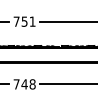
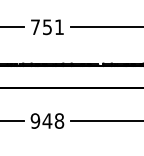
text: (16, 84) -> (35, 121), 748 -> 948

